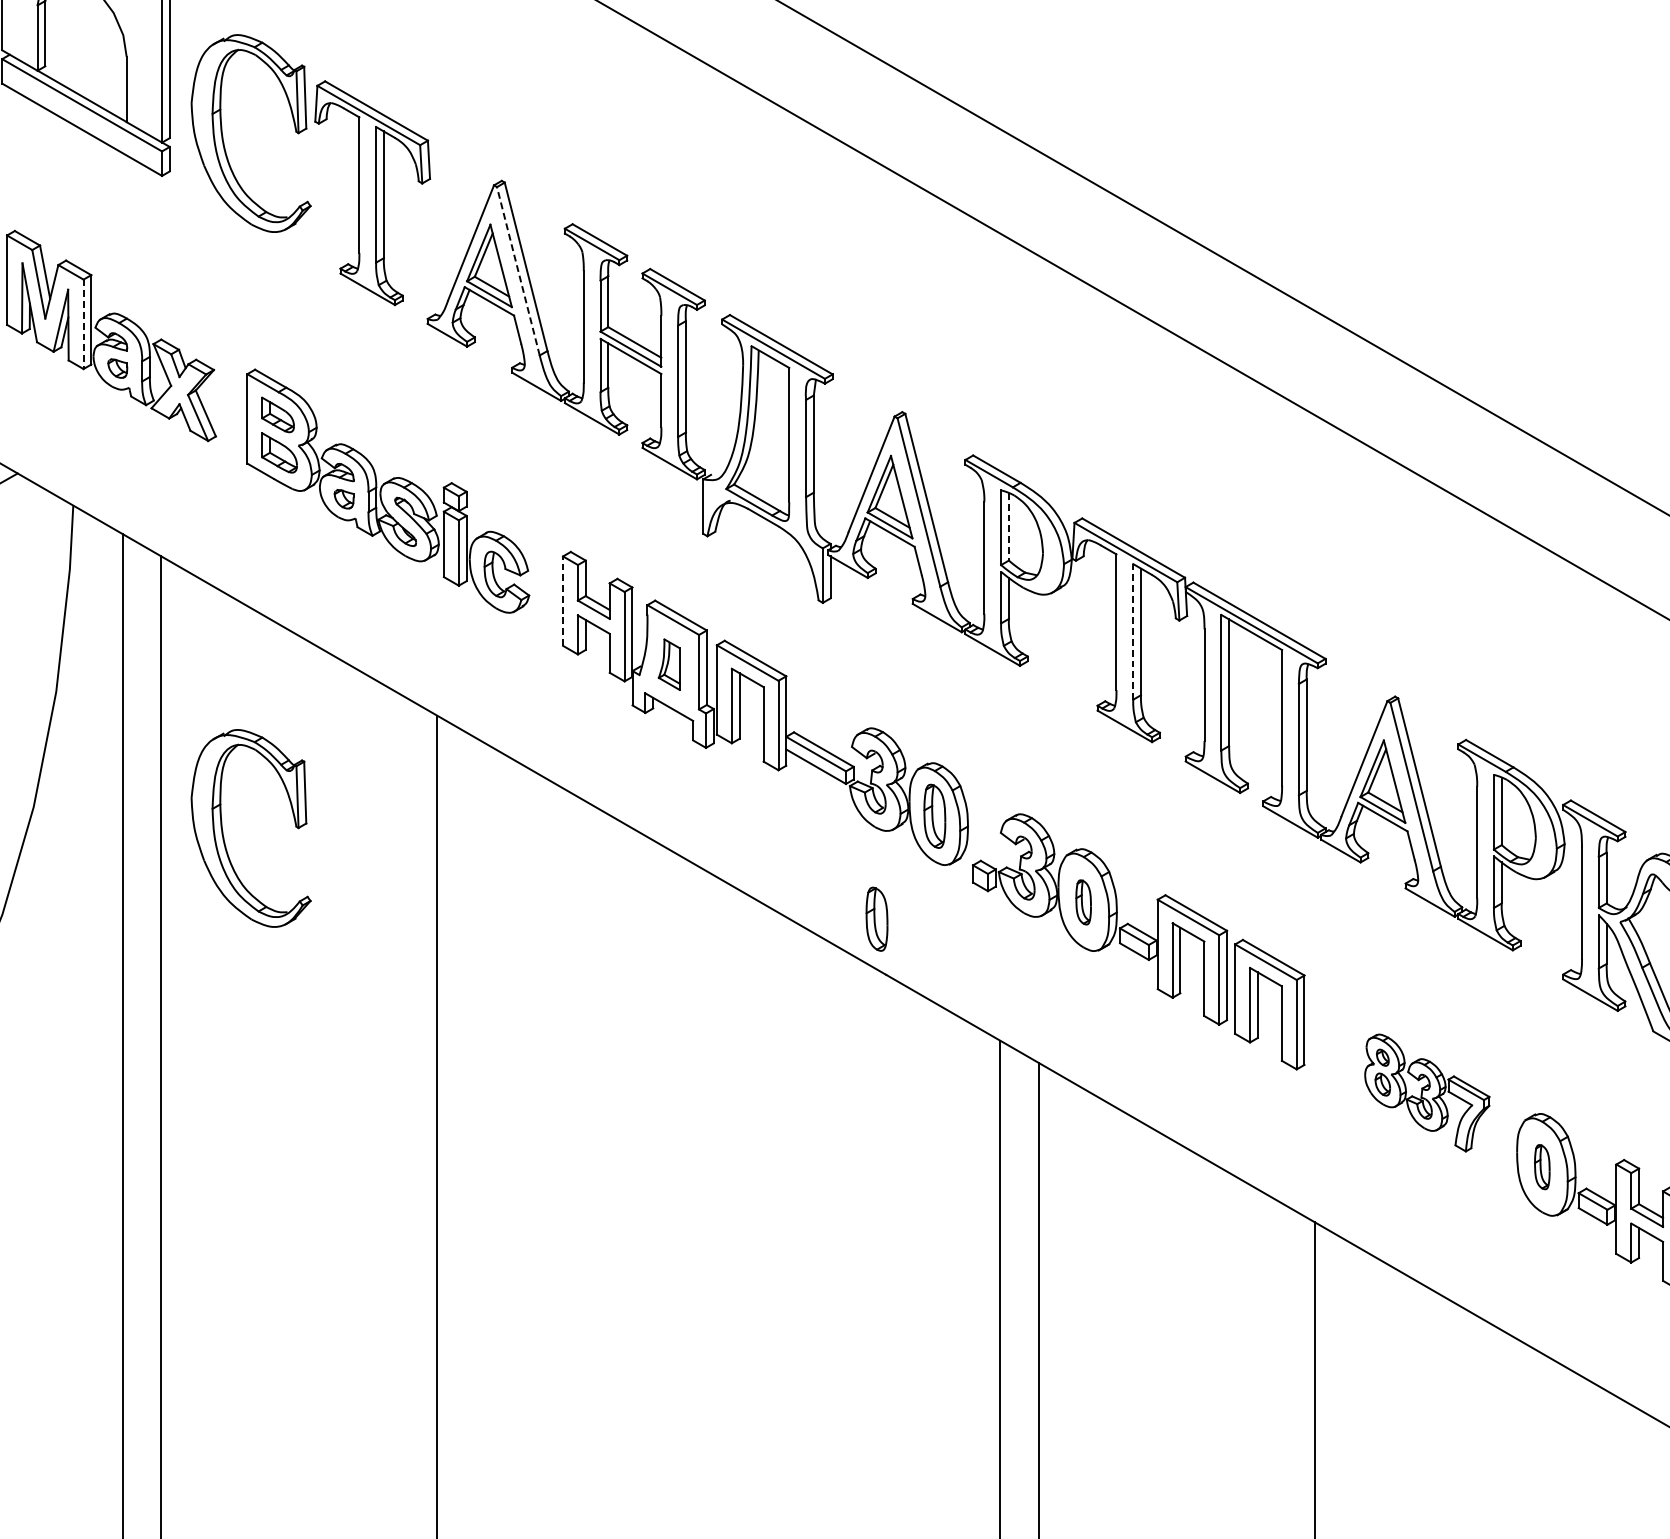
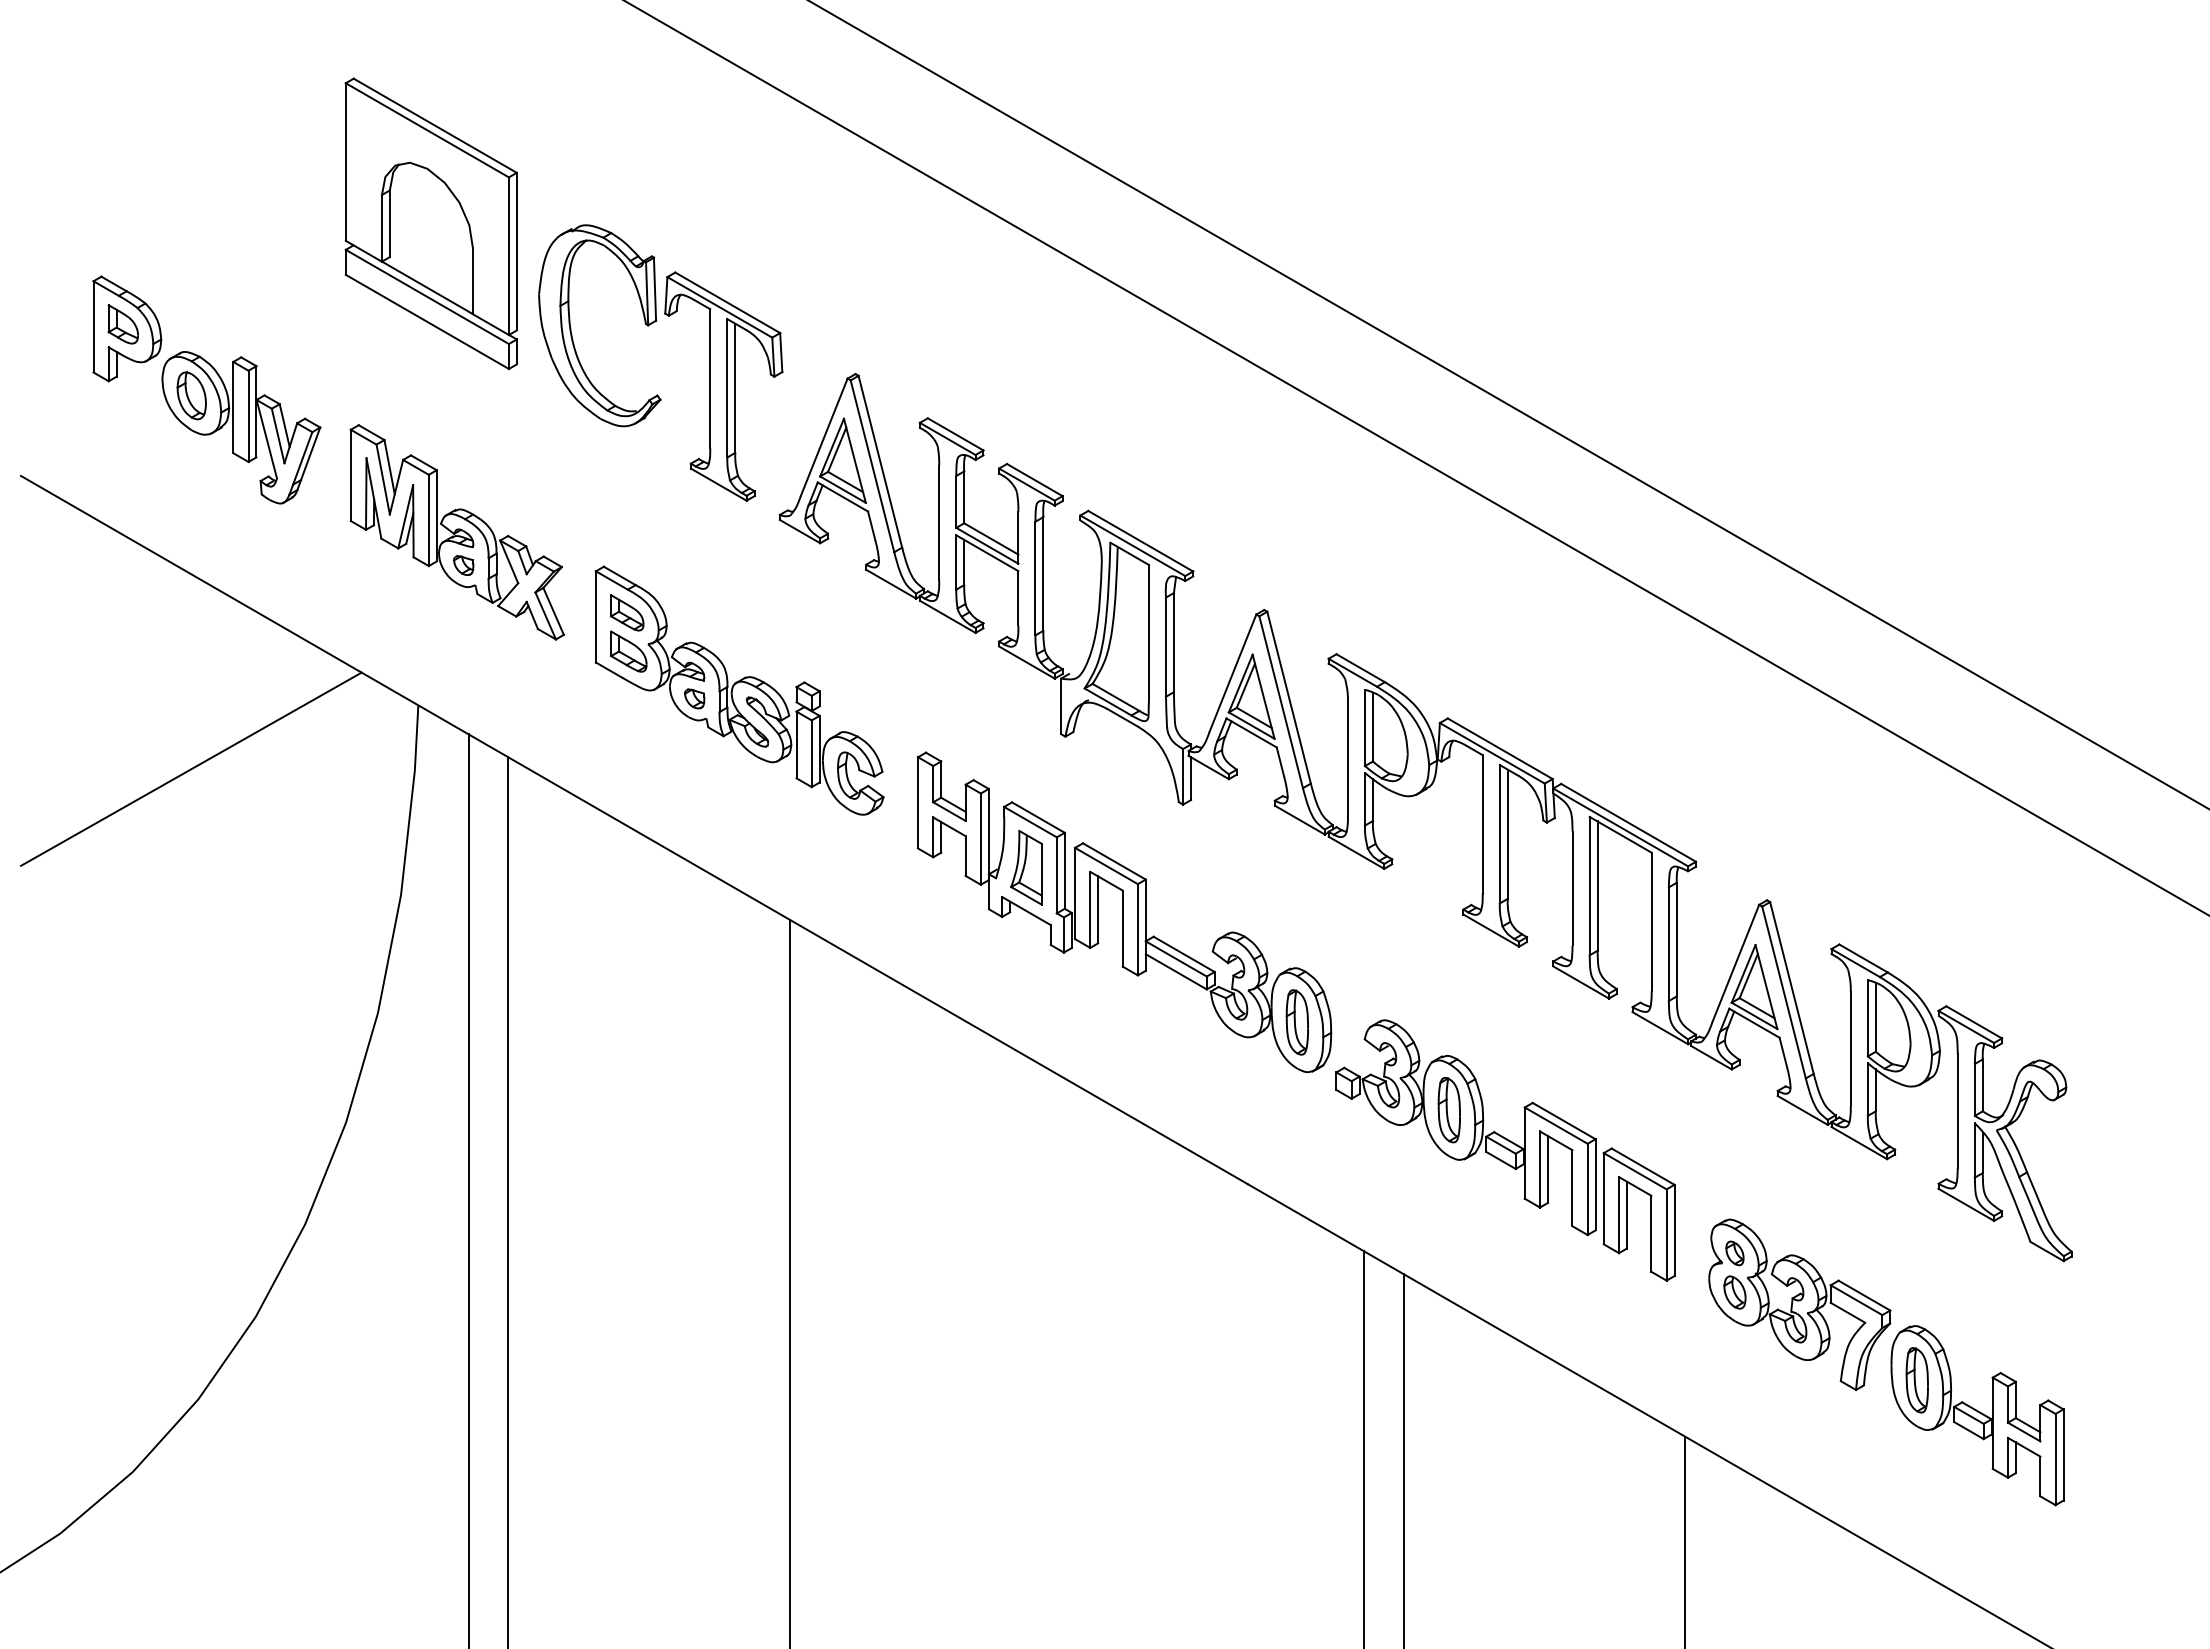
line: (518, 271) -> (872, 466), dashed -> solid
line: (83, 324) -> (428, 520), dashed -> solid
line: (1008, 527) -> (1372, 727), dashed -> solid
line: (563, 600) -> (918, 802), dashed -> solid
line: (1132, 631) -> (1499, 833), dashed -> solid
part: (669, 664) -> (1026, 867), size x1.43
part: (223, 830) -> (571, 1036), removed
part: (1082, 902) -> (1448, 1110), size x1.43
part: (876, 919) -> (1237, 1127), removed
part: (1426, 1092) -> (1799, 1304), size x1.43
part: (1541, 1167) -> (1916, 1380), size x1.43

